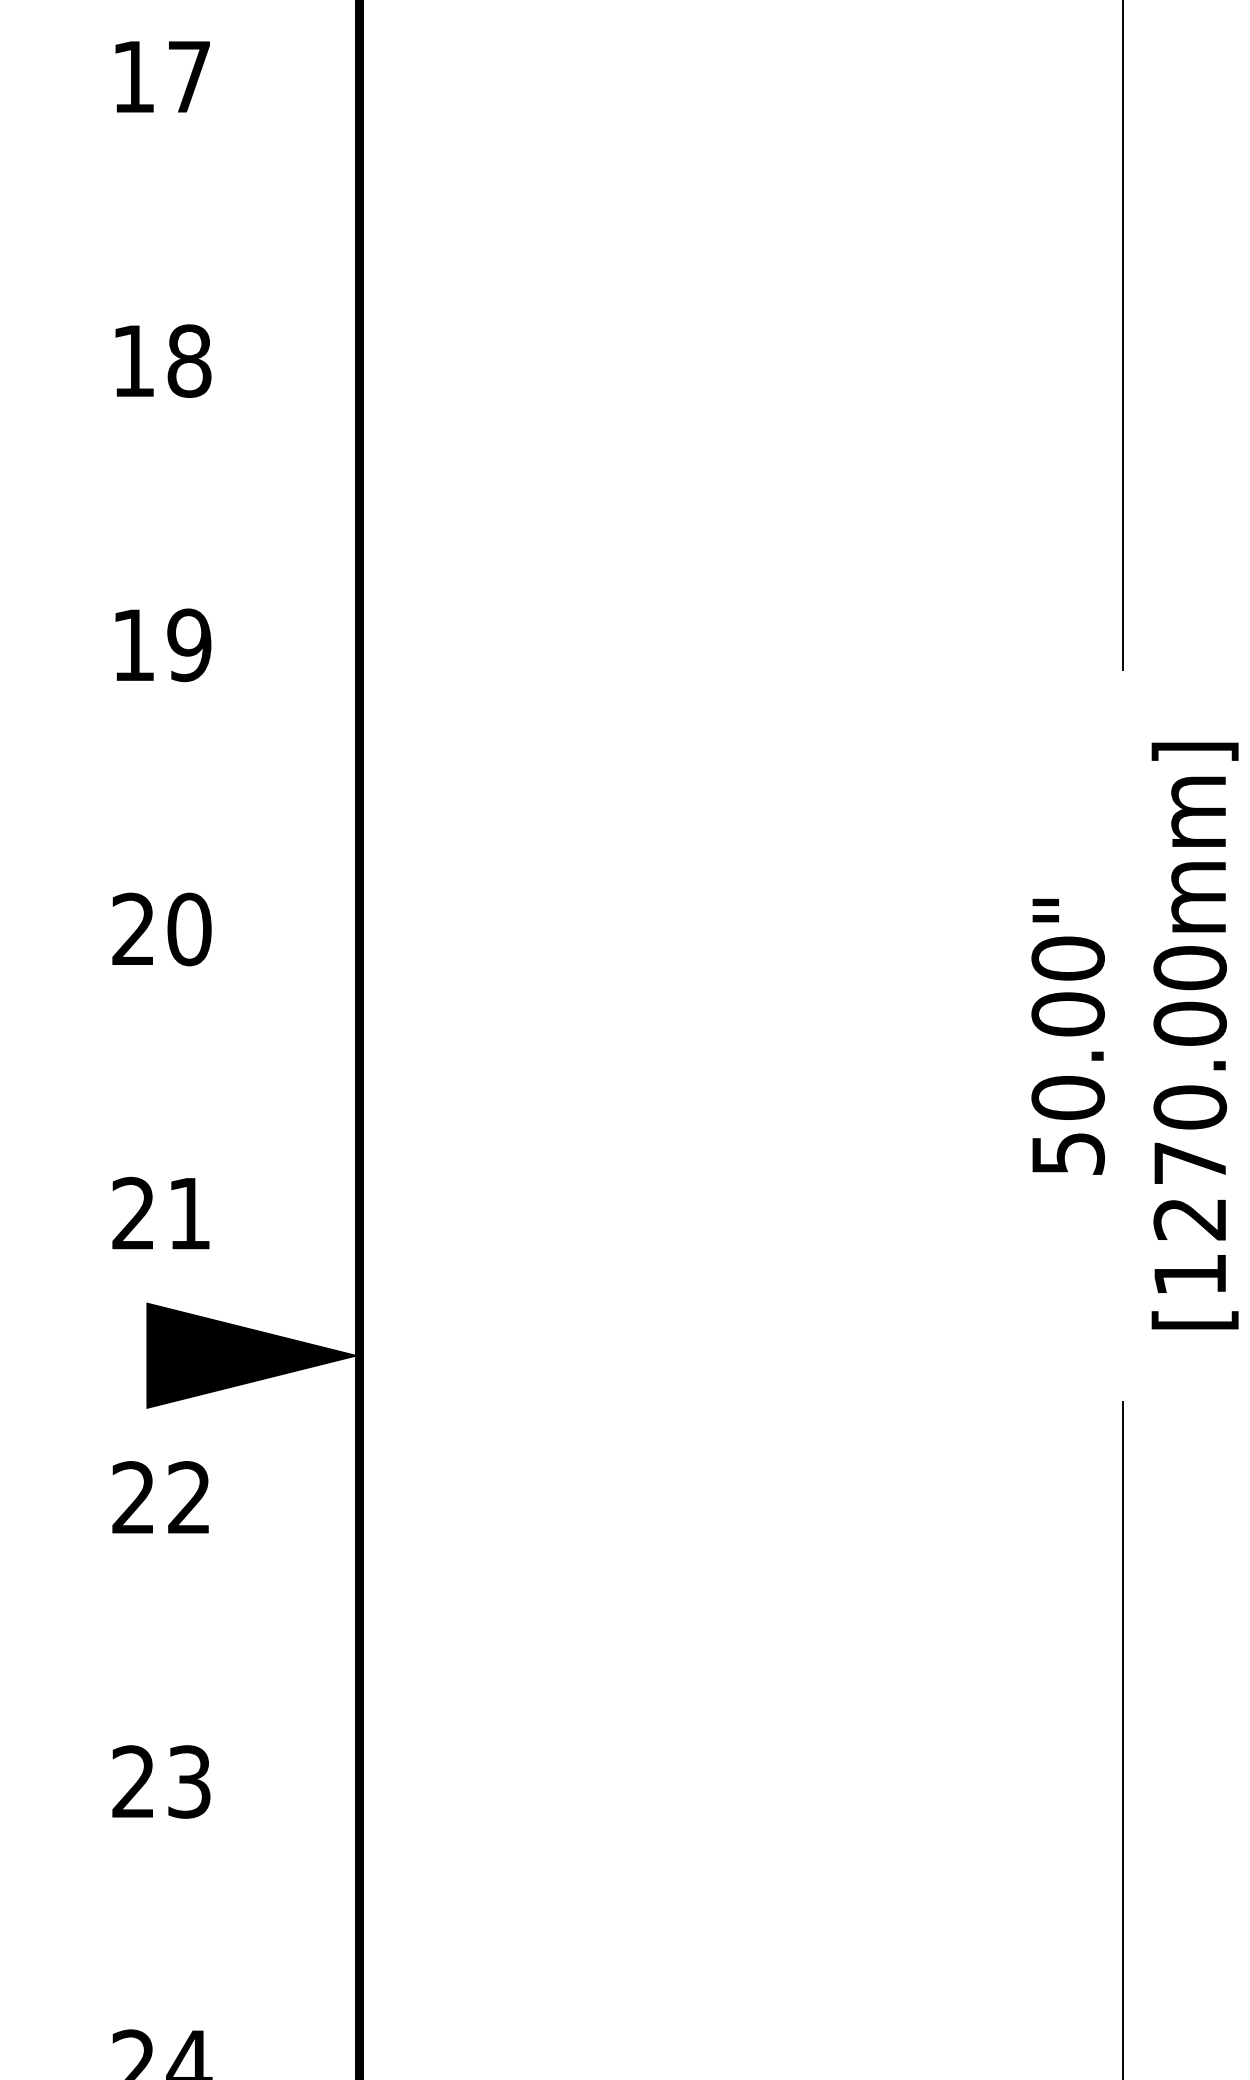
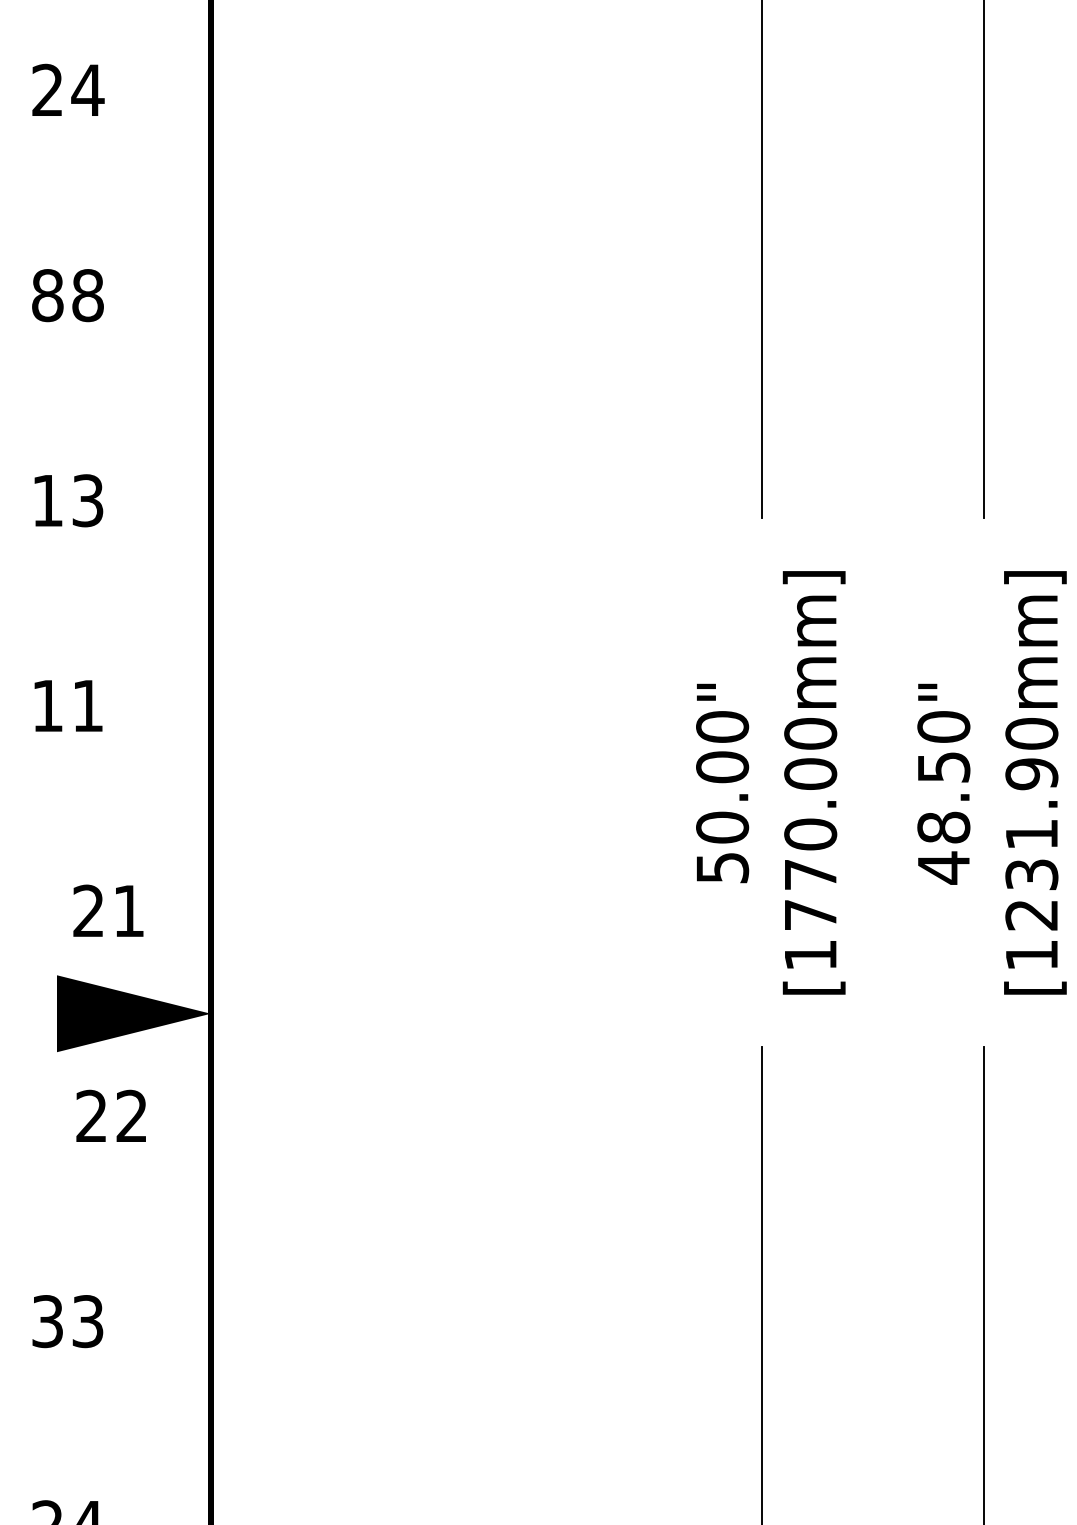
text: (162, 75) -> (68, 89), 17 -> 24
text: (133, 361) -> (47, 295), 18 -> 88
text: (188, 644) -> (87, 500), 19 -> 13
text: (161, 928) -> (67, 705), 20 -> 11
text: (161, 1212) -> (108, 910), moved
text: (1189, 1219) -> (810, 915), [1270.00mm] -> [1770.00mm]
text: (159, 1496) -> (110, 1115), moved
text: (133, 1781) -> (47, 1321), 23 -> 33

